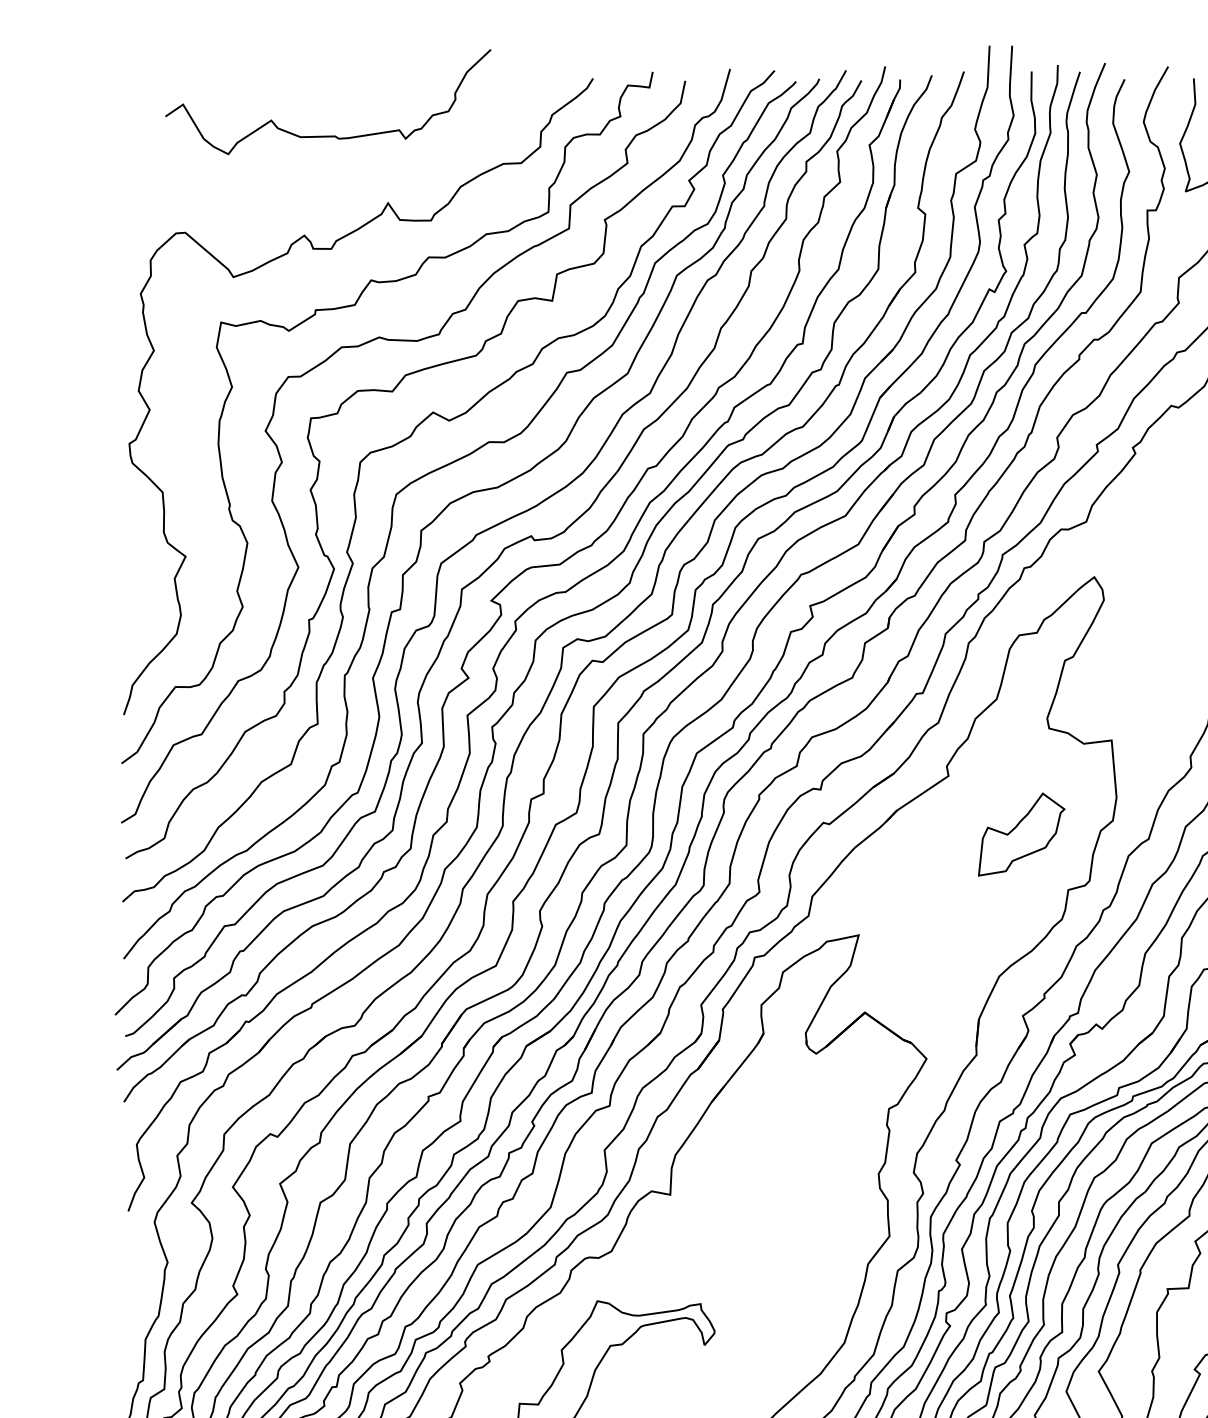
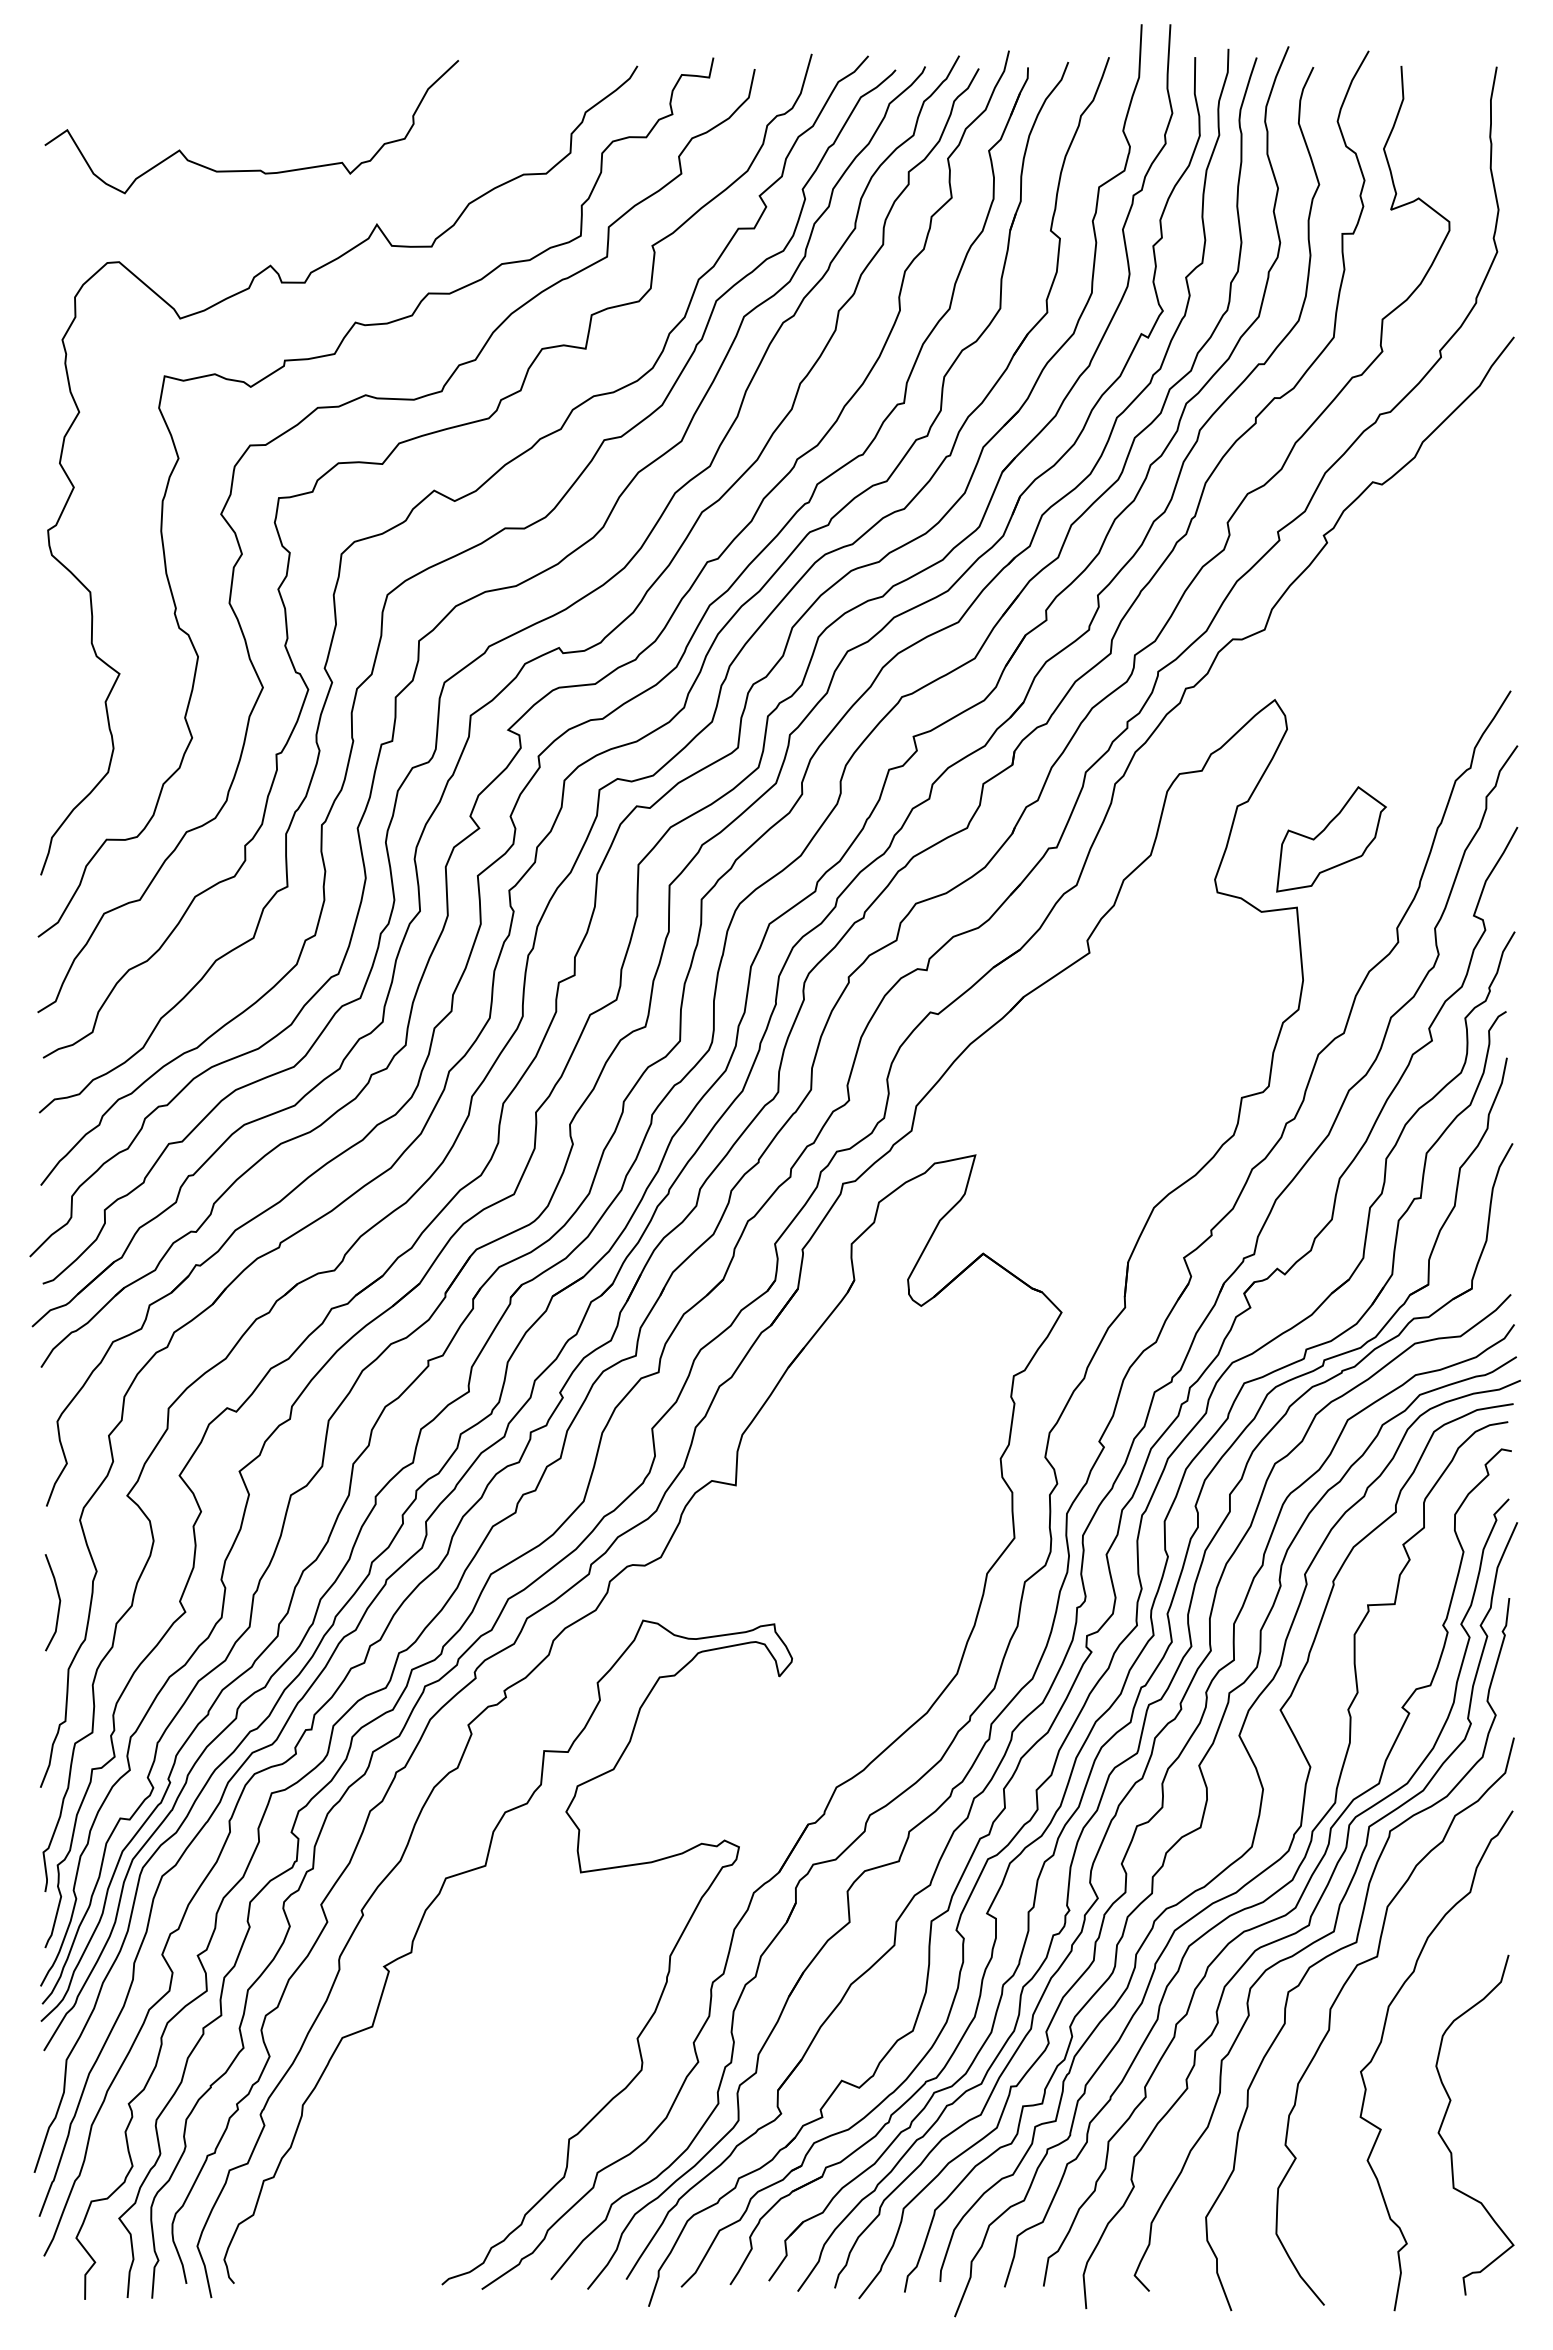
curve: (329, 135) -> (253, 169), moved
part: (1021, 834) -> (1331, 839), moved
line: (137, 1288) -> (58, 1604), added

